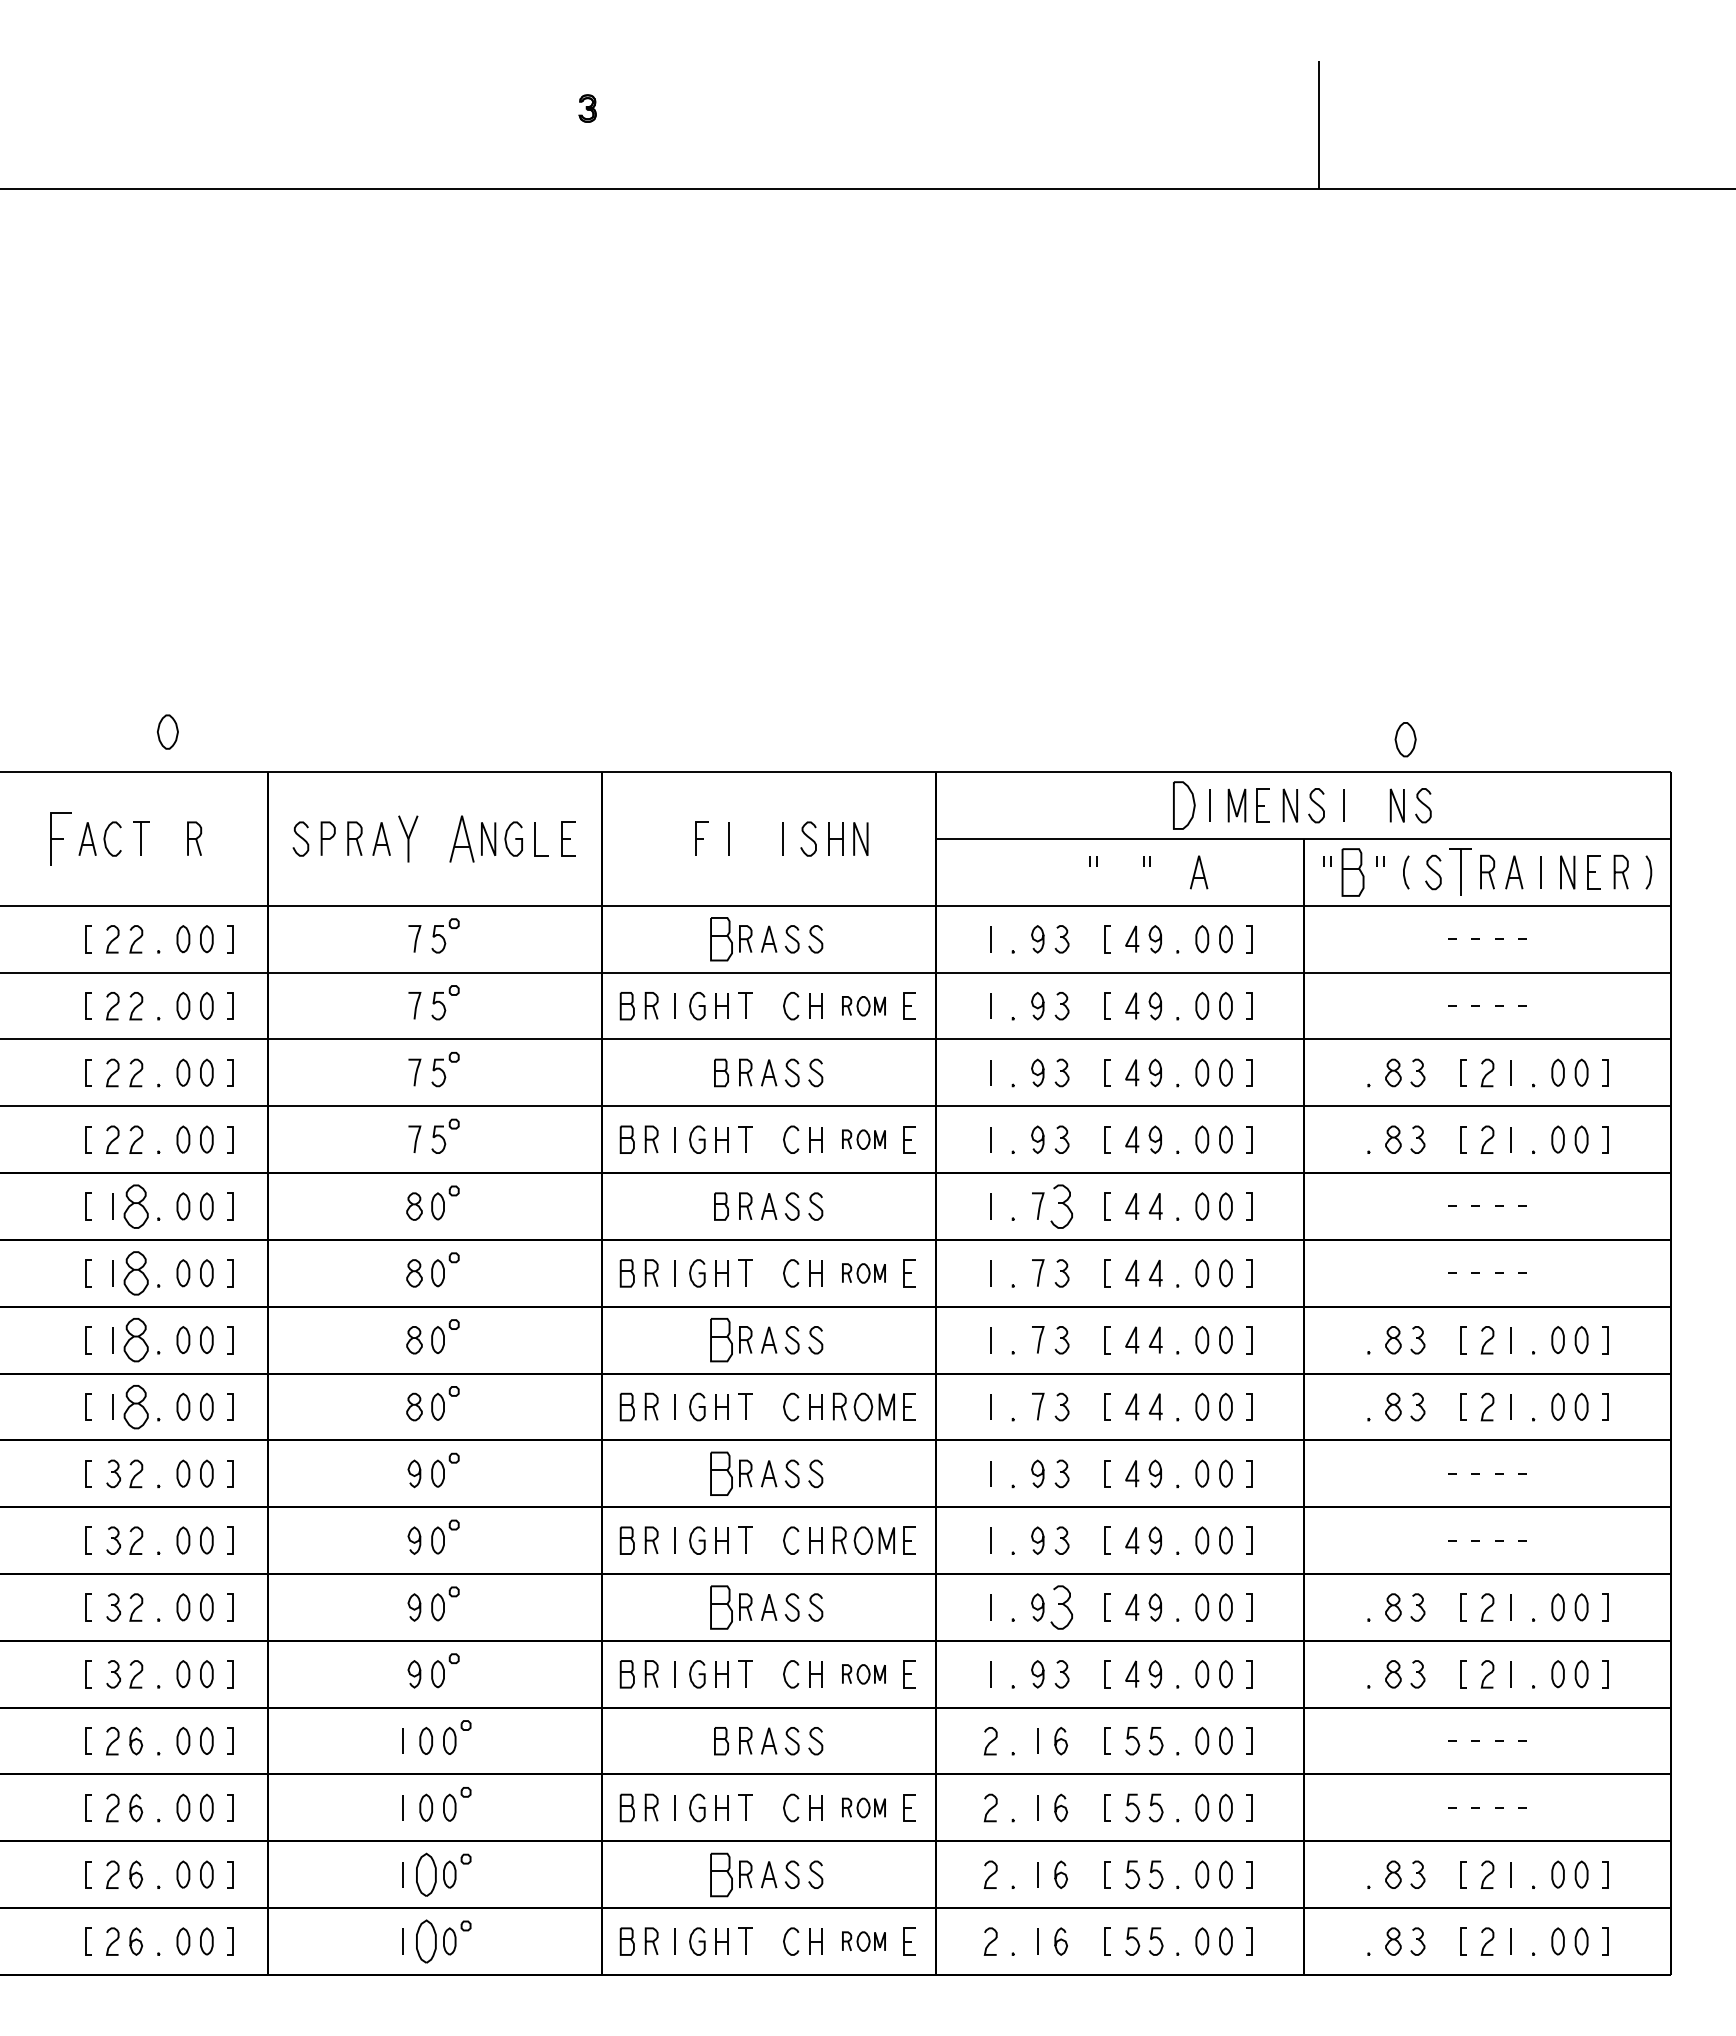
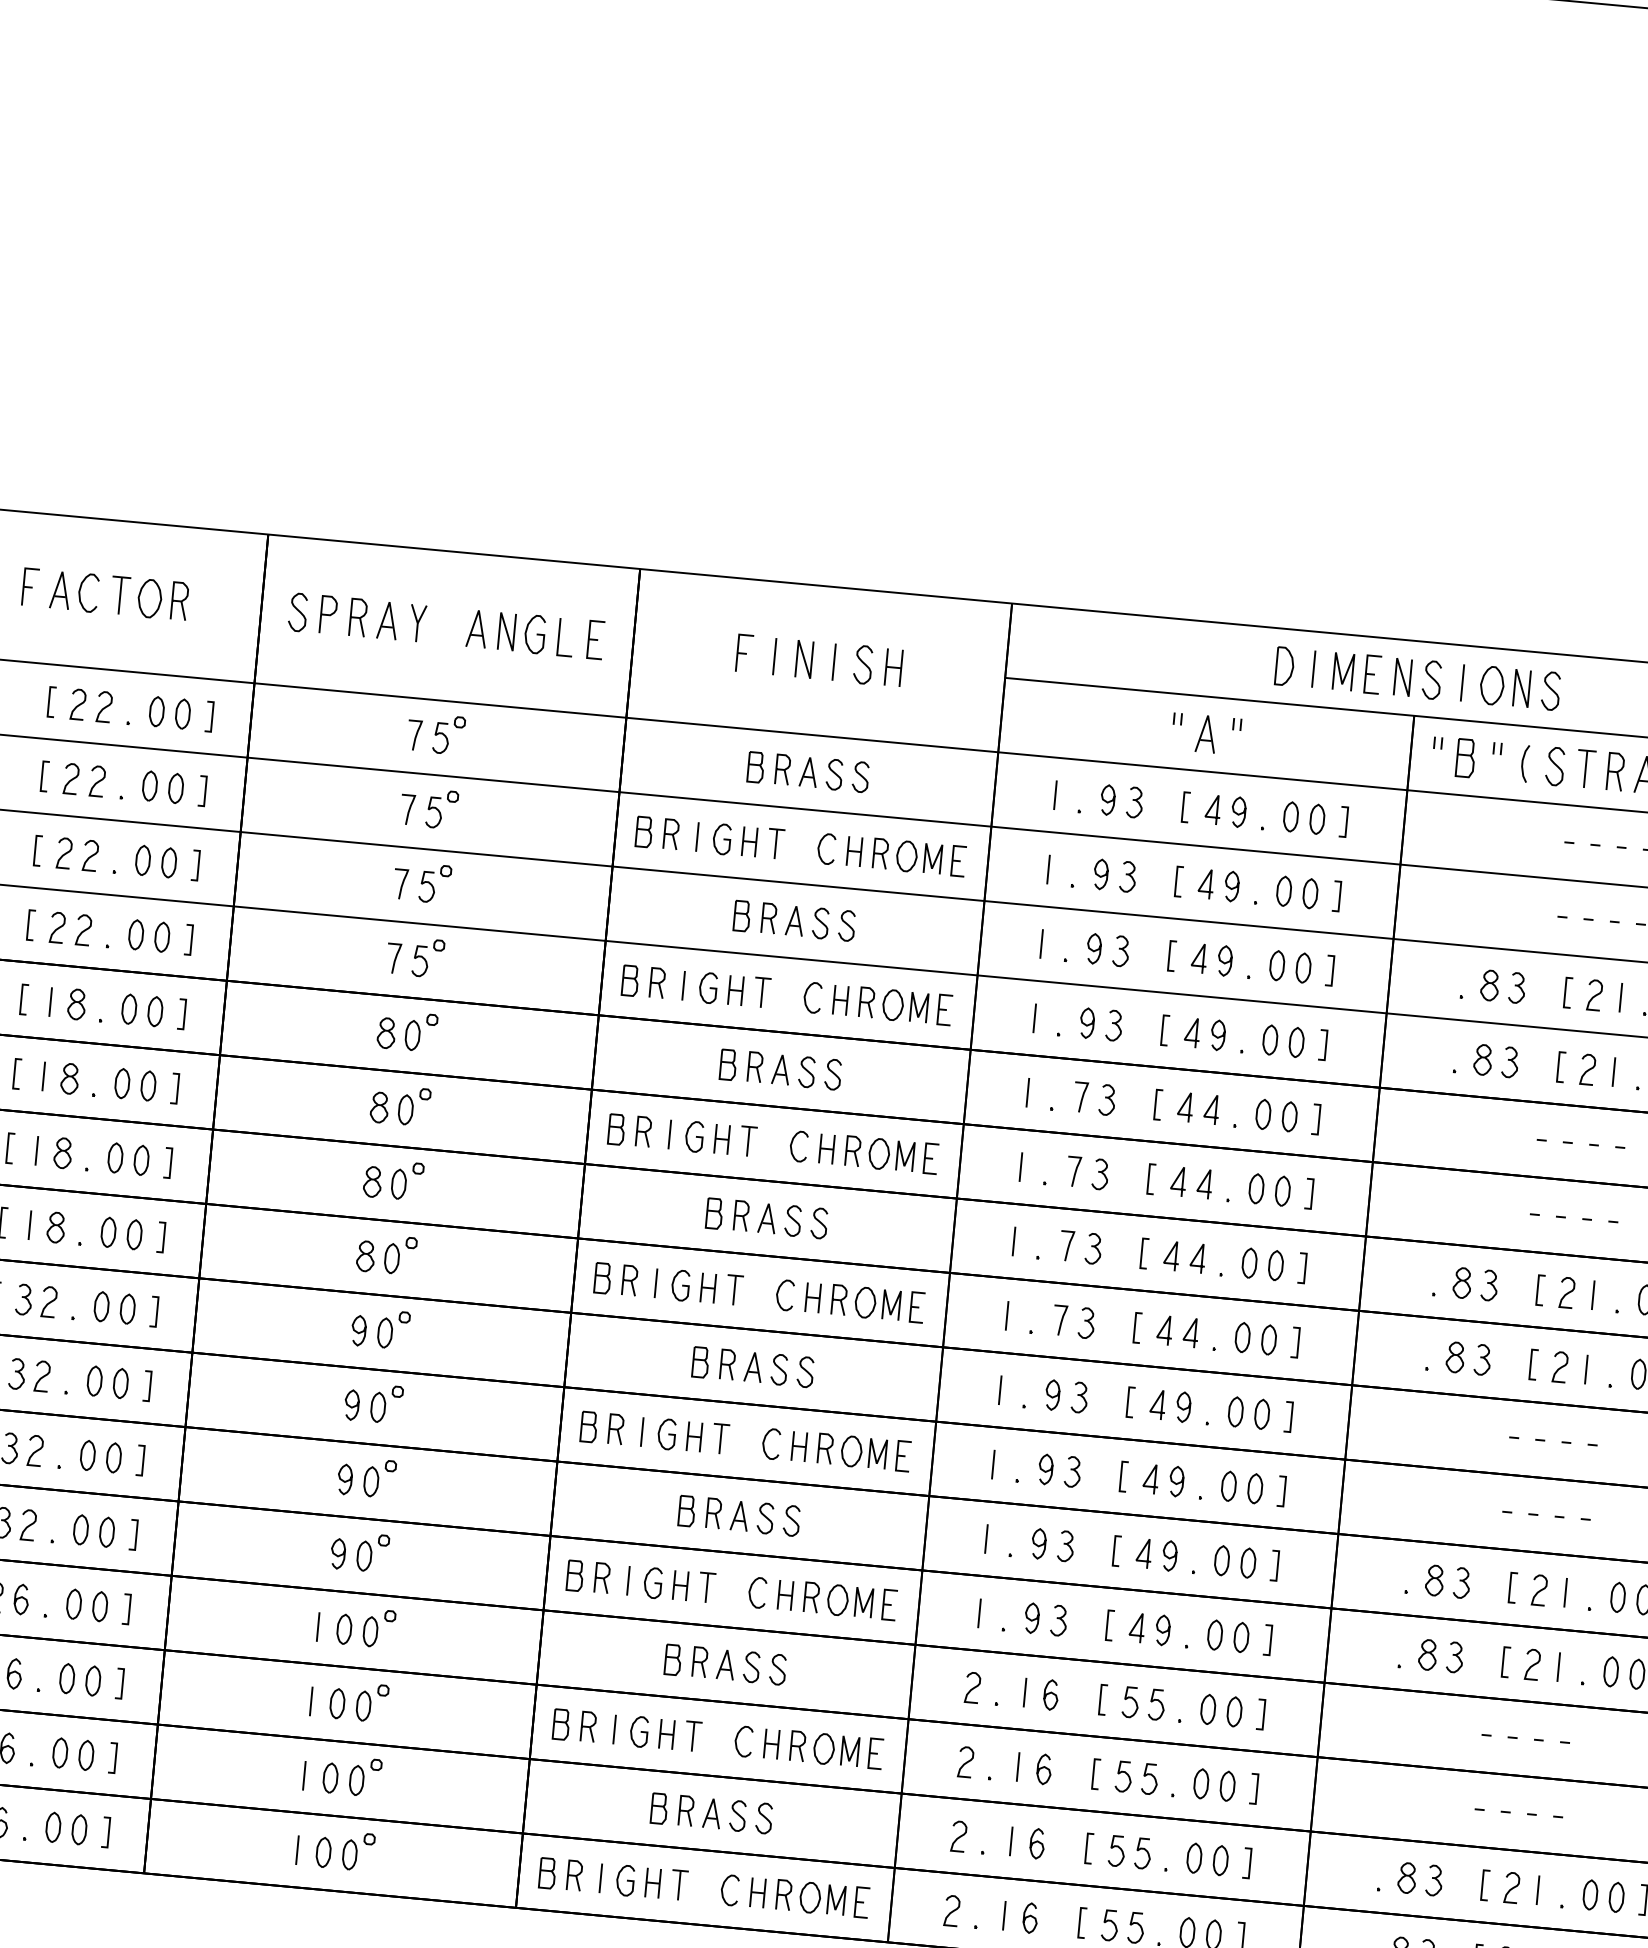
part: (167, 731) -> (149, 597), moved
part: (1405, 739) -> (1492, 685), moved
part: (1184, 805) -> (1285, 666), size x0.71
part: (60, 838) -> (30, 586), size x0.62
part: (408, 838) -> (417, 622), size x0.71
part: (461, 838) -> (476, 628), size x0.71
line: (860, 838) -> (804, 658), moved
part: (1460, 871) -> (1585, 768), size x0.71
part: (1198, 872) -> (1205, 734), moved
part: (1352, 872) -> (1465, 758), size x0.71
part: (721, 939) -> (755, 767), size x0.62
part: (863, 1006) -> (906, 856), size x1.43
part: (863, 1139) -> (893, 1004), size x1.43
part: (136, 1206) -> (77, 1004), size x0.62
part: (1062, 1206) -> (1107, 1100), size x0.62
part: (136, 1273) -> (70, 1078), size x0.62
part: (863, 1273) -> (879, 1154), size x1.43
part: (136, 1340) -> (63, 1153), size x0.62
part: (721, 1340) -> (714, 1213), size x0.62
part: (136, 1406) -> (56, 1227), size x0.62
part: (721, 1473) -> (700, 1362), size x0.62
part: (721, 1607) -> (686, 1511), size x0.62
part: (1062, 1607) -> (1066, 1546), size x0.62
part: (863, 1674) -> (837, 1600), size x1.43
part: (863, 1807) -> (824, 1748), size x1.43
part: (425, 1874) -> (329, 1777), size x0.62
part: (721, 1874) -> (659, 1808), size x0.62
part: (425, 1941) -> (322, 1852), size x0.62
part: (863, 1941) -> (810, 1897), size x1.43

